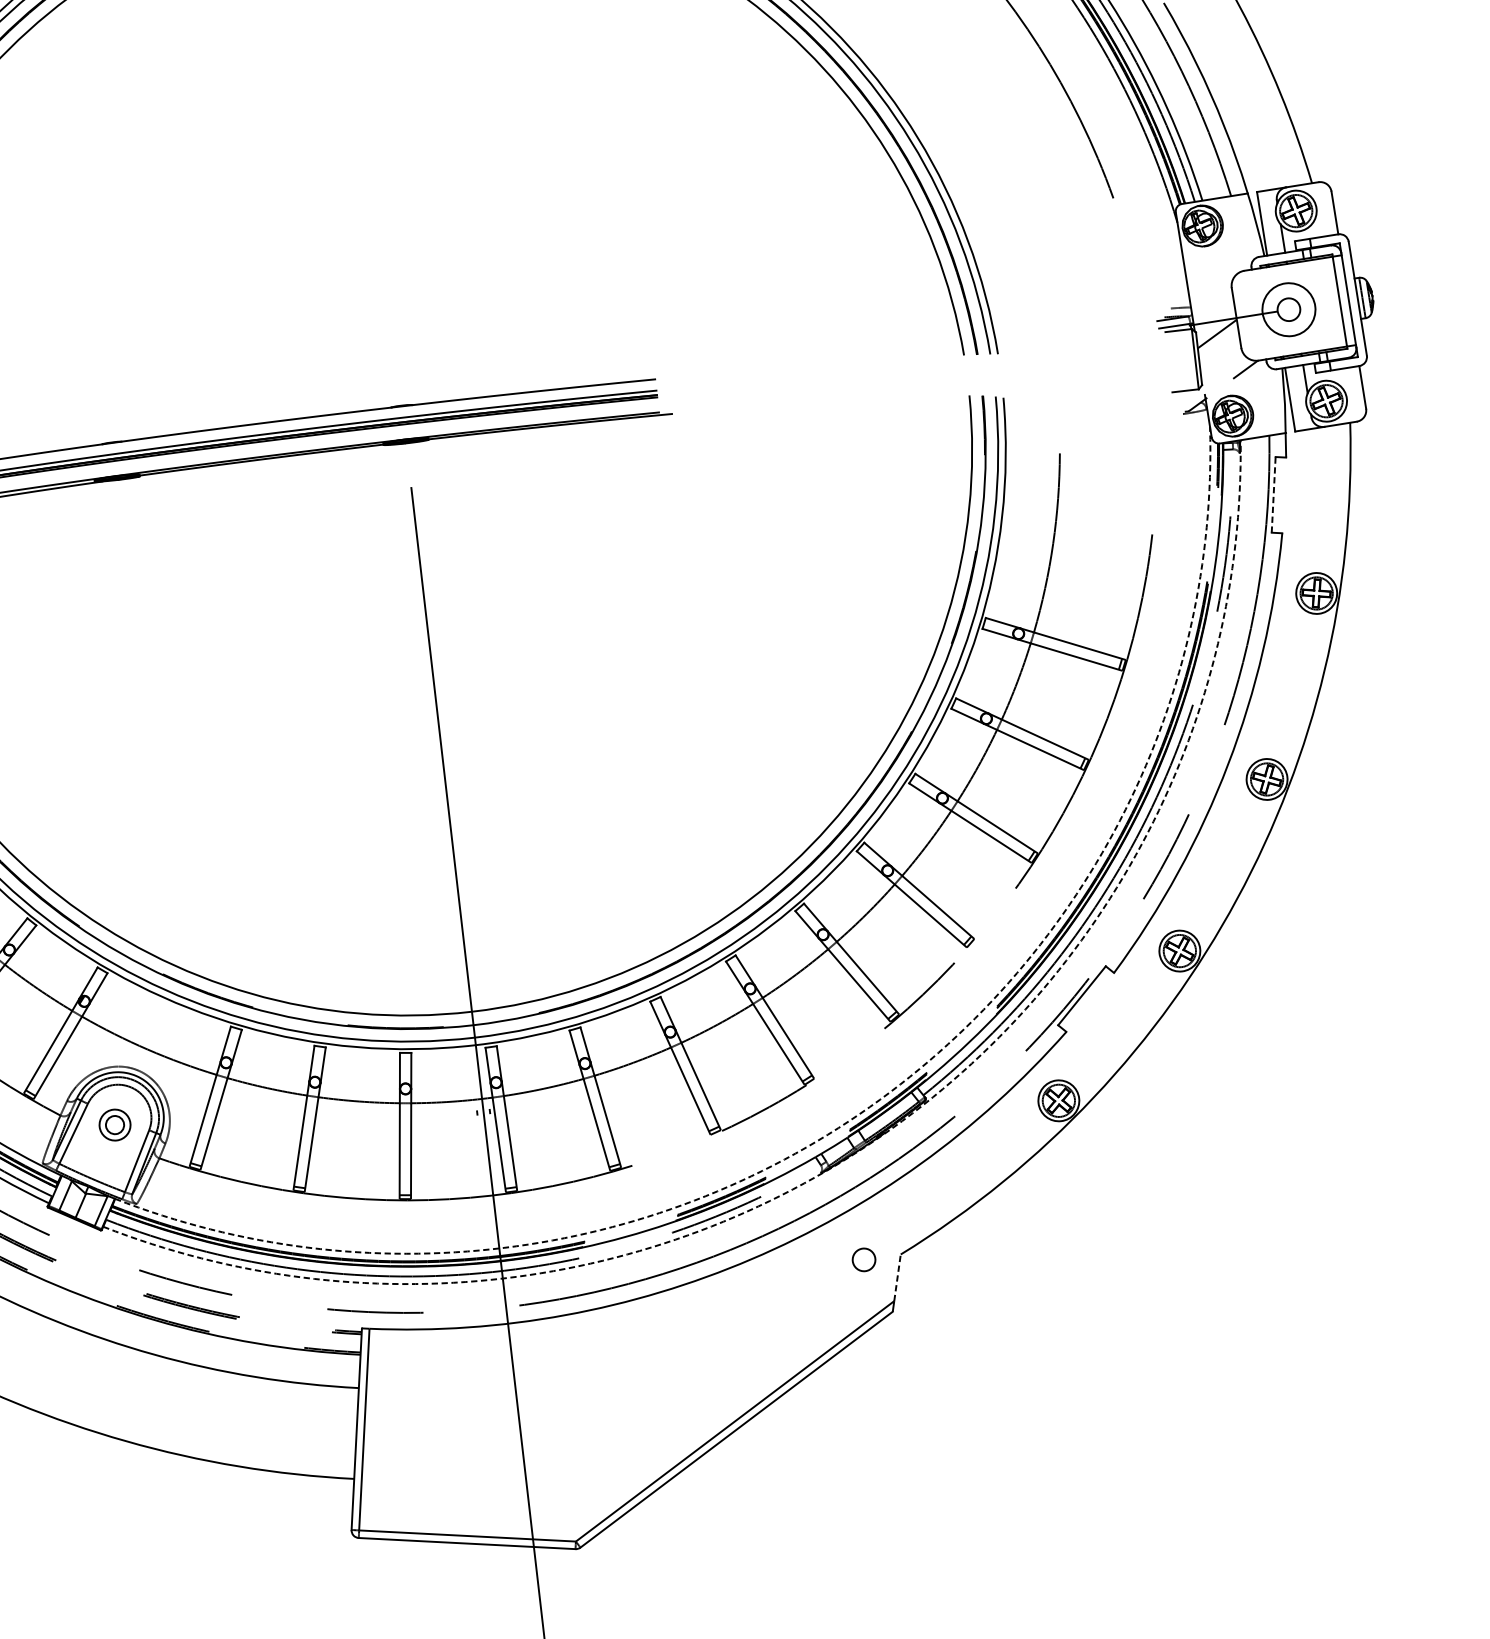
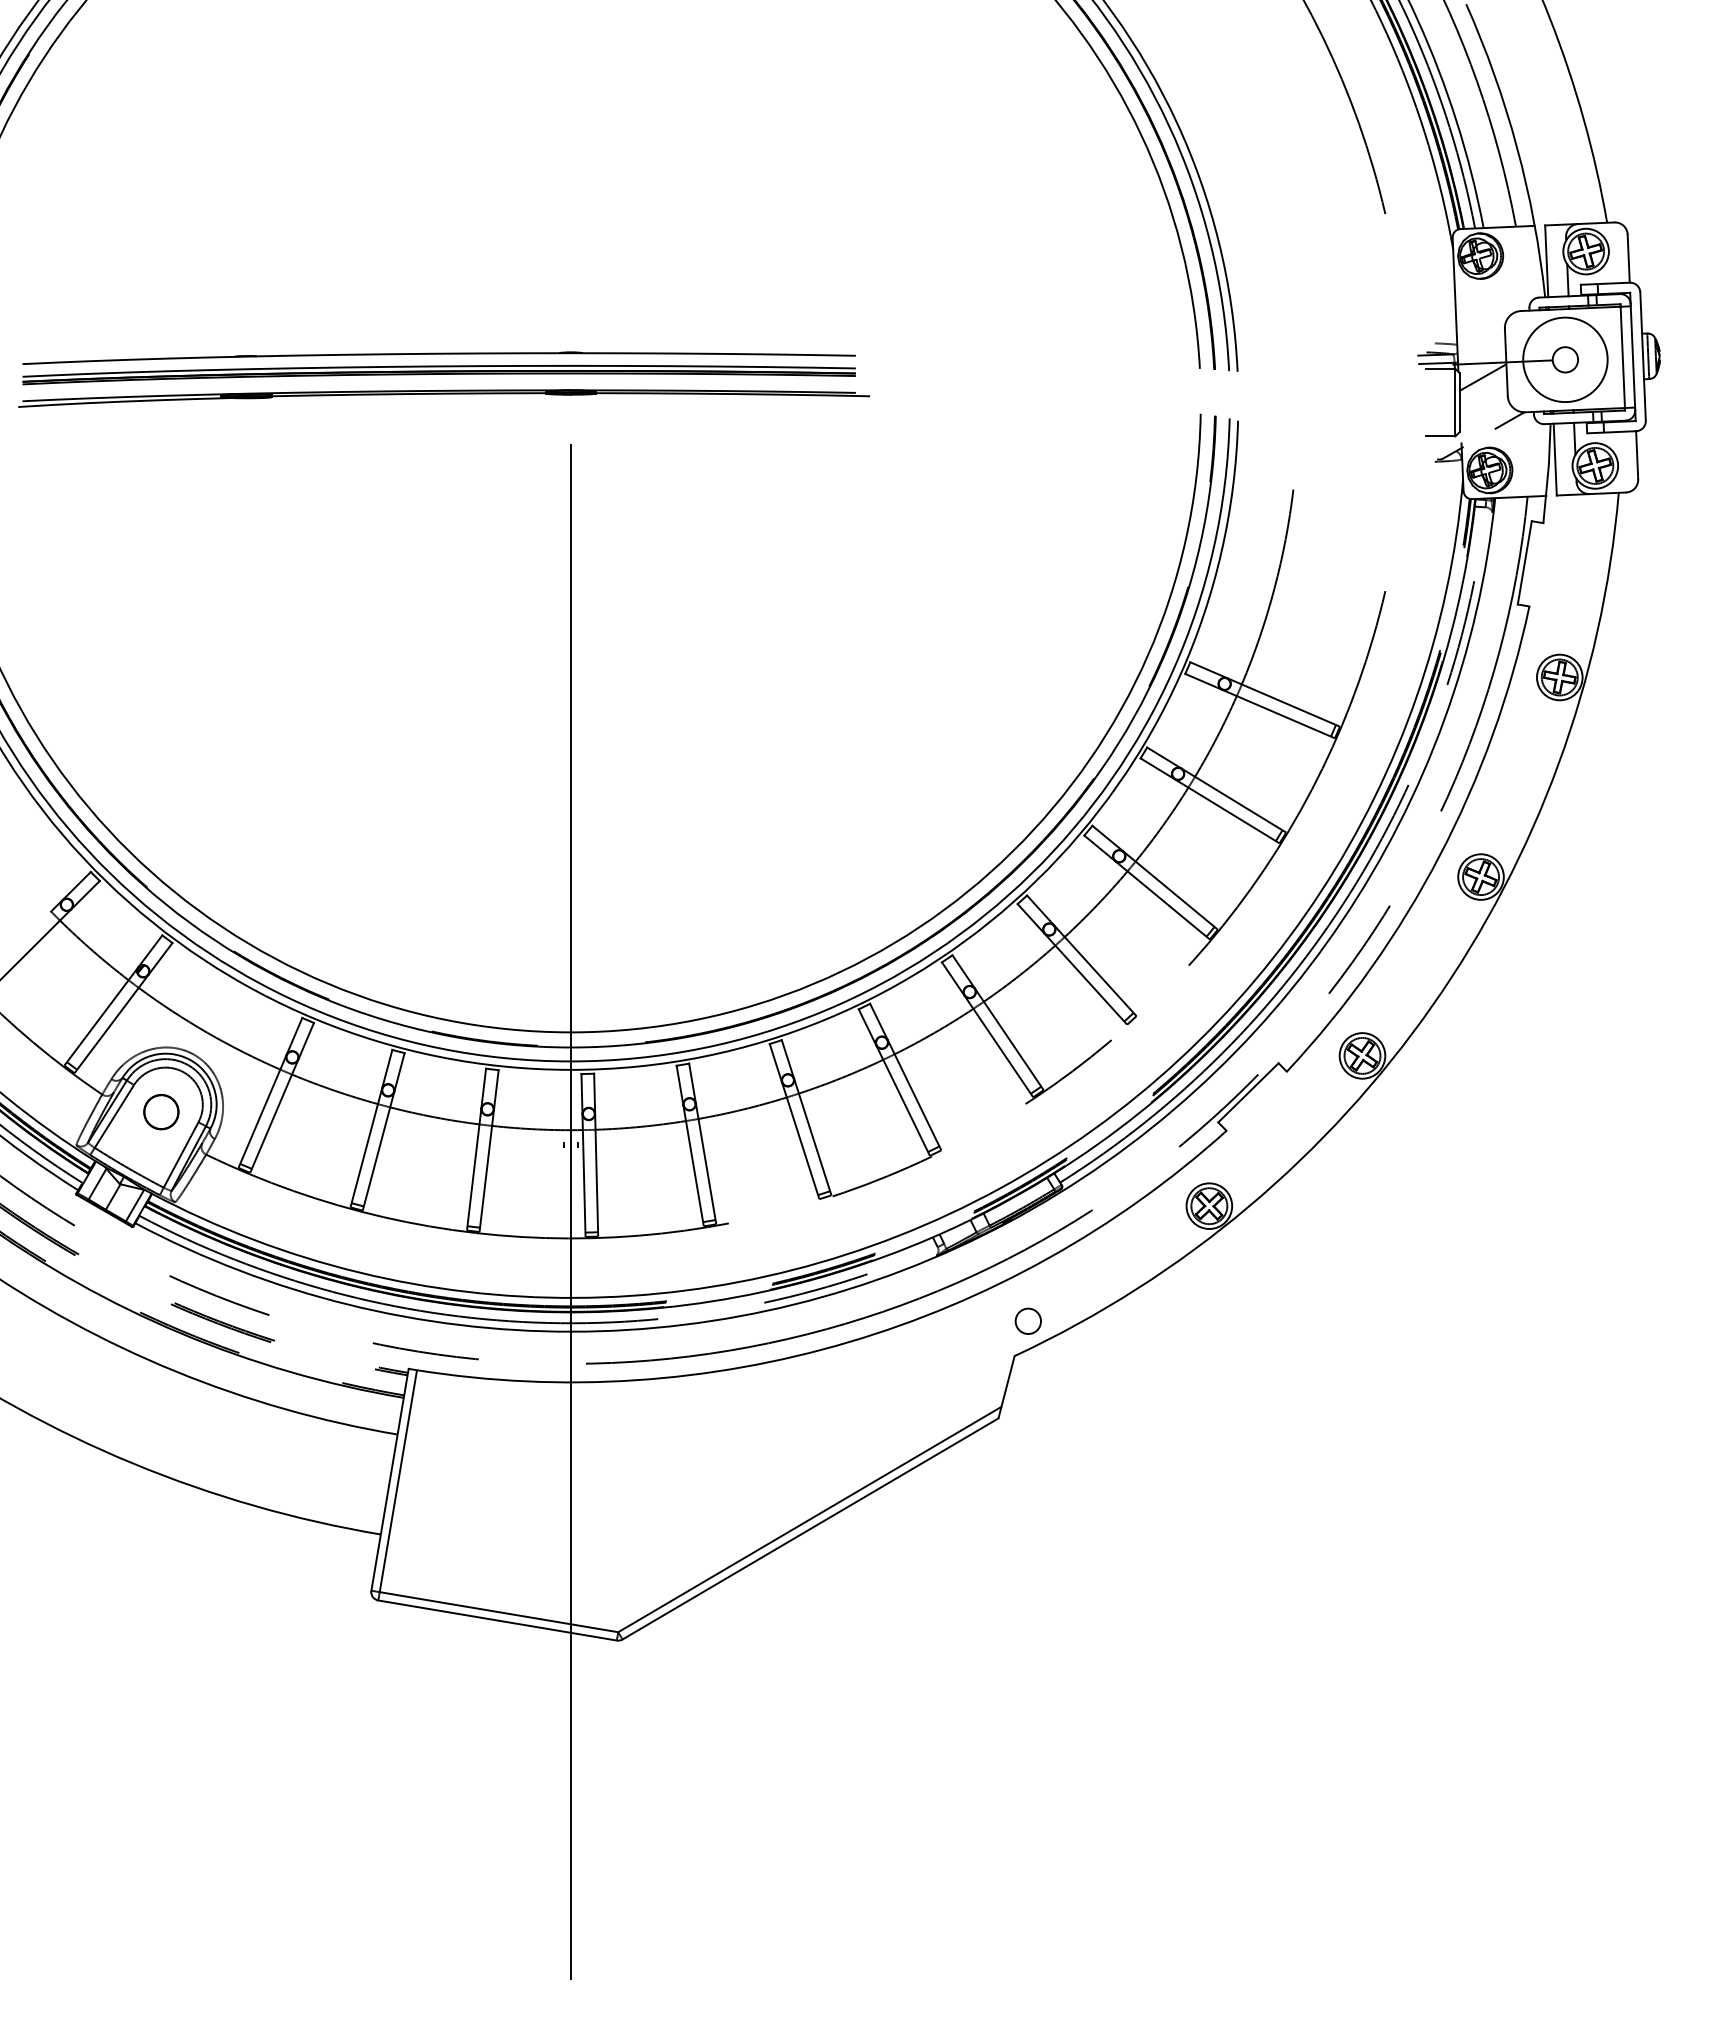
circle: (1288, 309) -> (1565, 359), size x1.43
line: (1273, 494) -> (1524, 562), dashed -> solid
arc: (869, 1106) -> (999, 1188), dashed -> solid
circle: (115, 1125) -> (161, 1112), size x1.67
arc: (881, 1136) -> (1008, 1222), dashed -> solid
circle: (863, 1259) -> (1027, 1320), moved
line: (897, 1276) -> (1008, 1380), dashed -> solid

